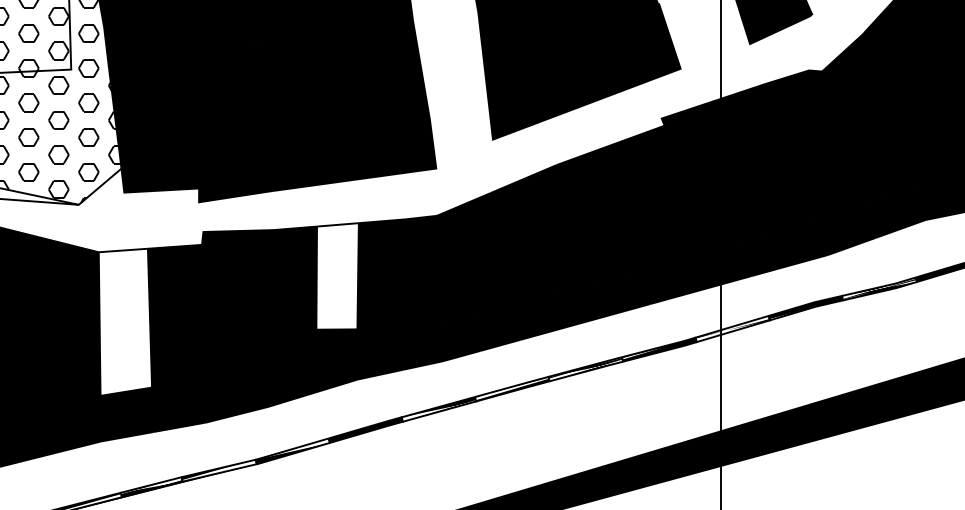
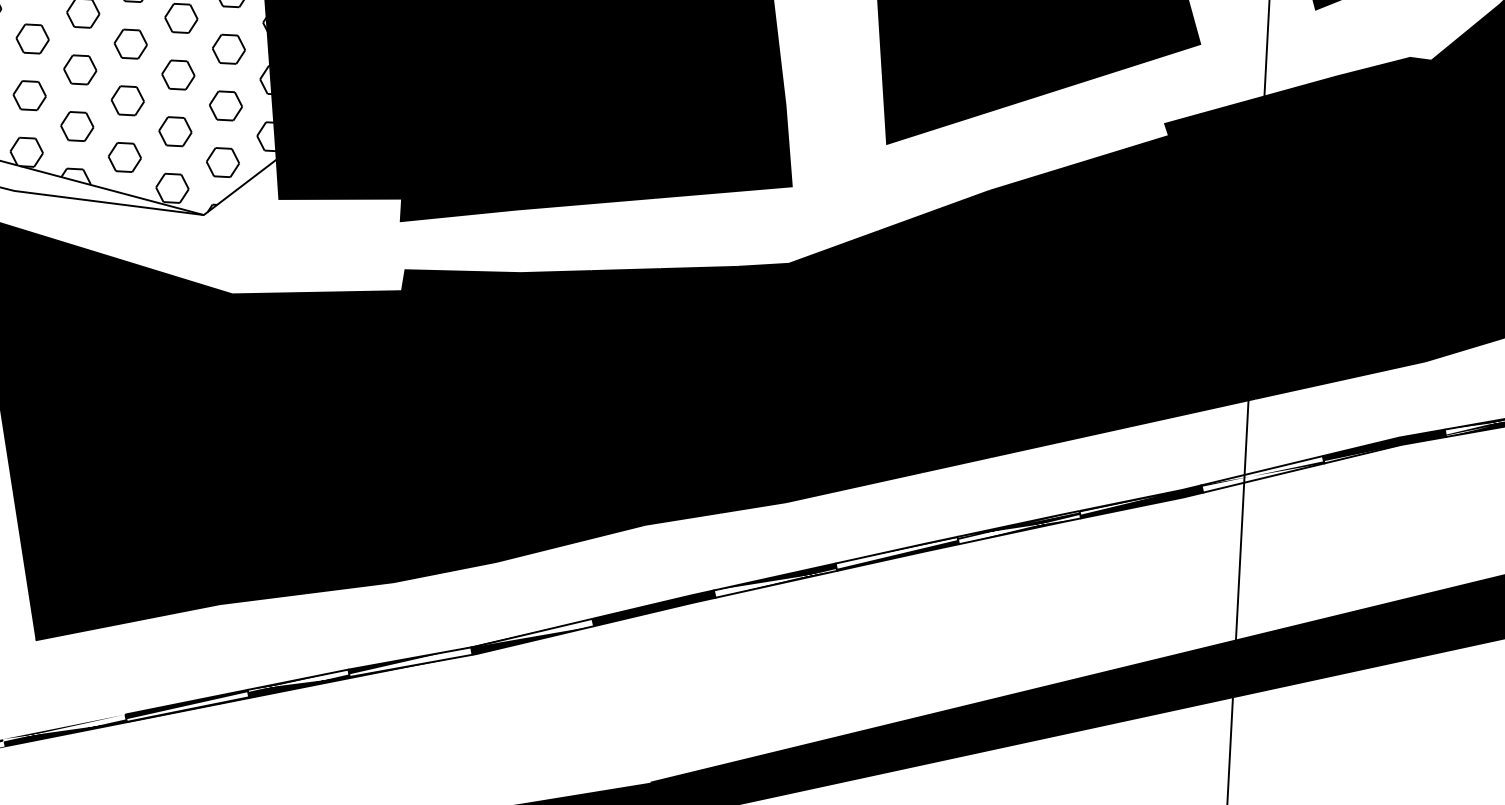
fill: (337, 276) -> (620, 354), added
fill: (125, 321) -> (270, 409), added

